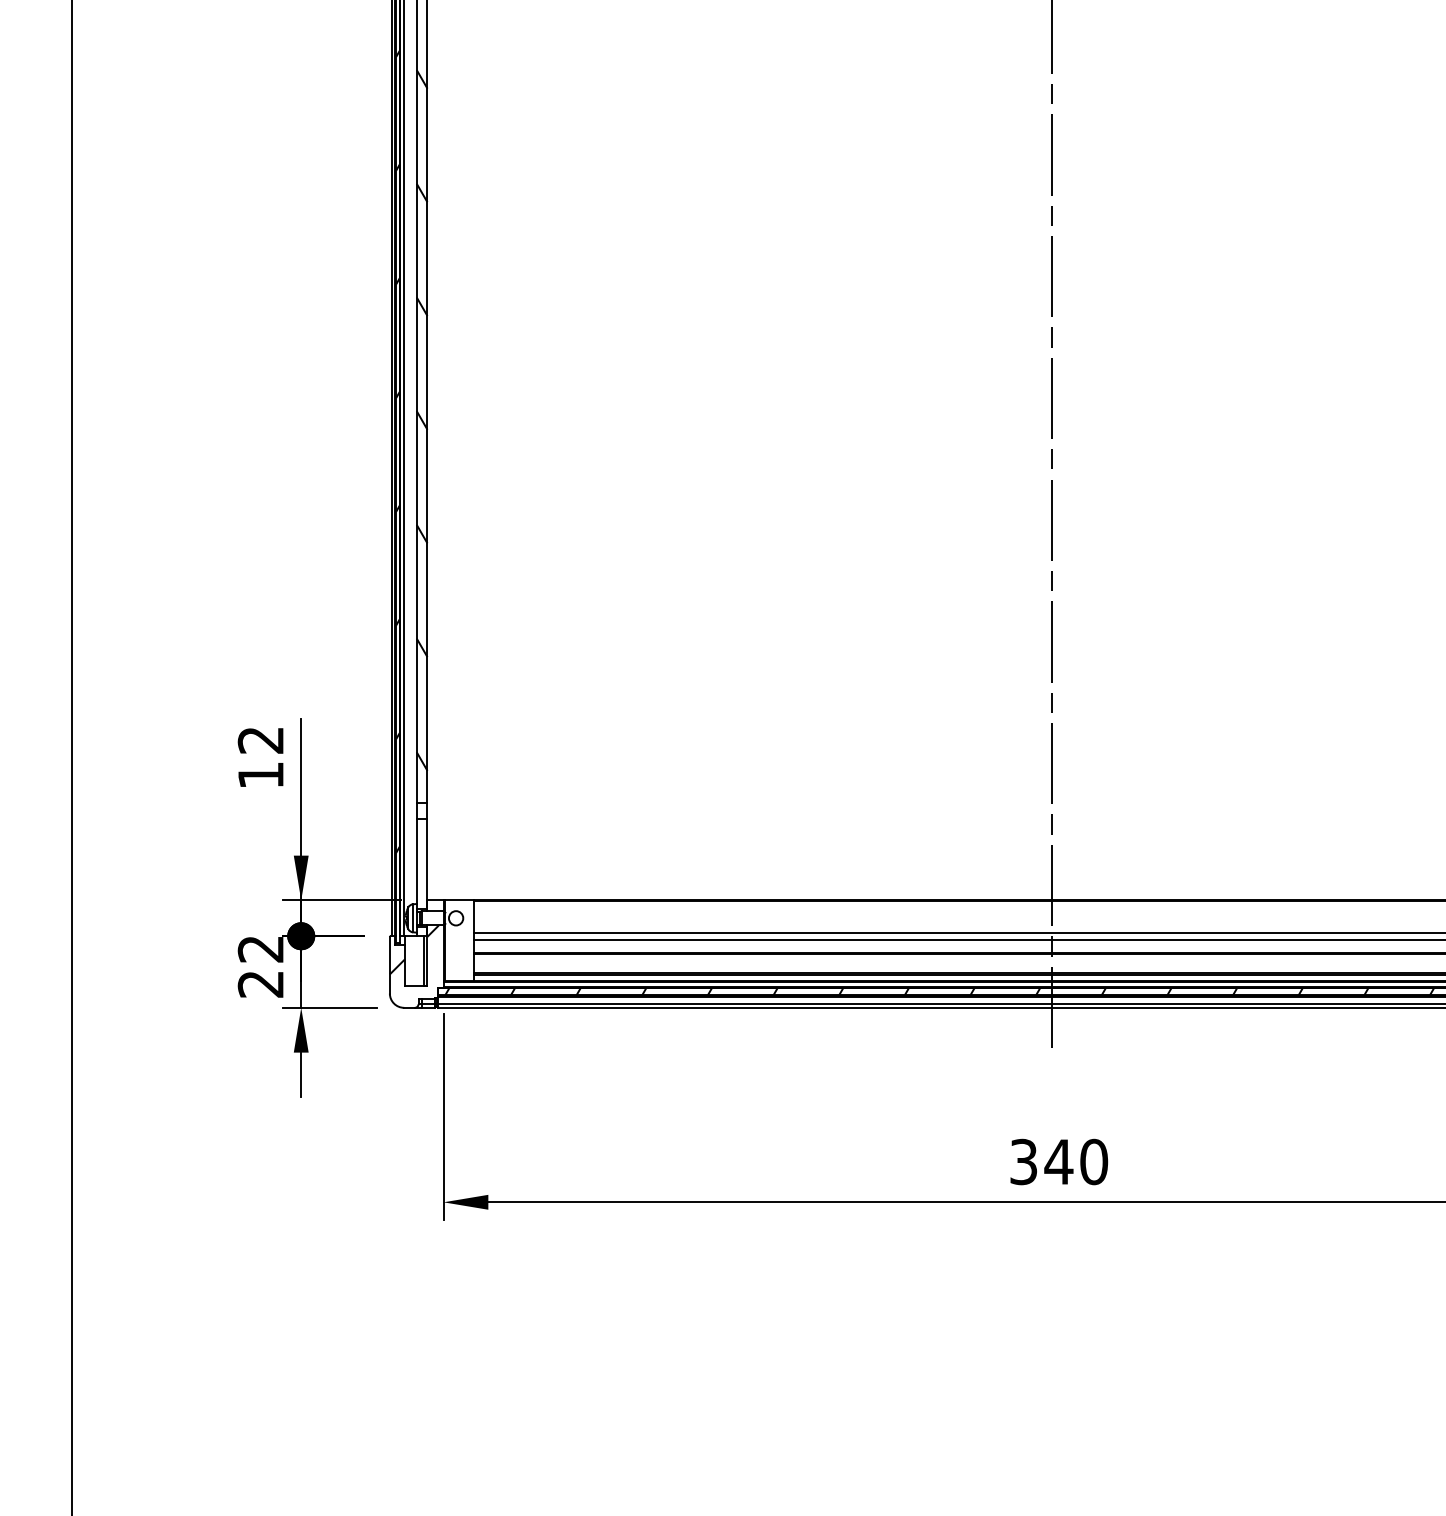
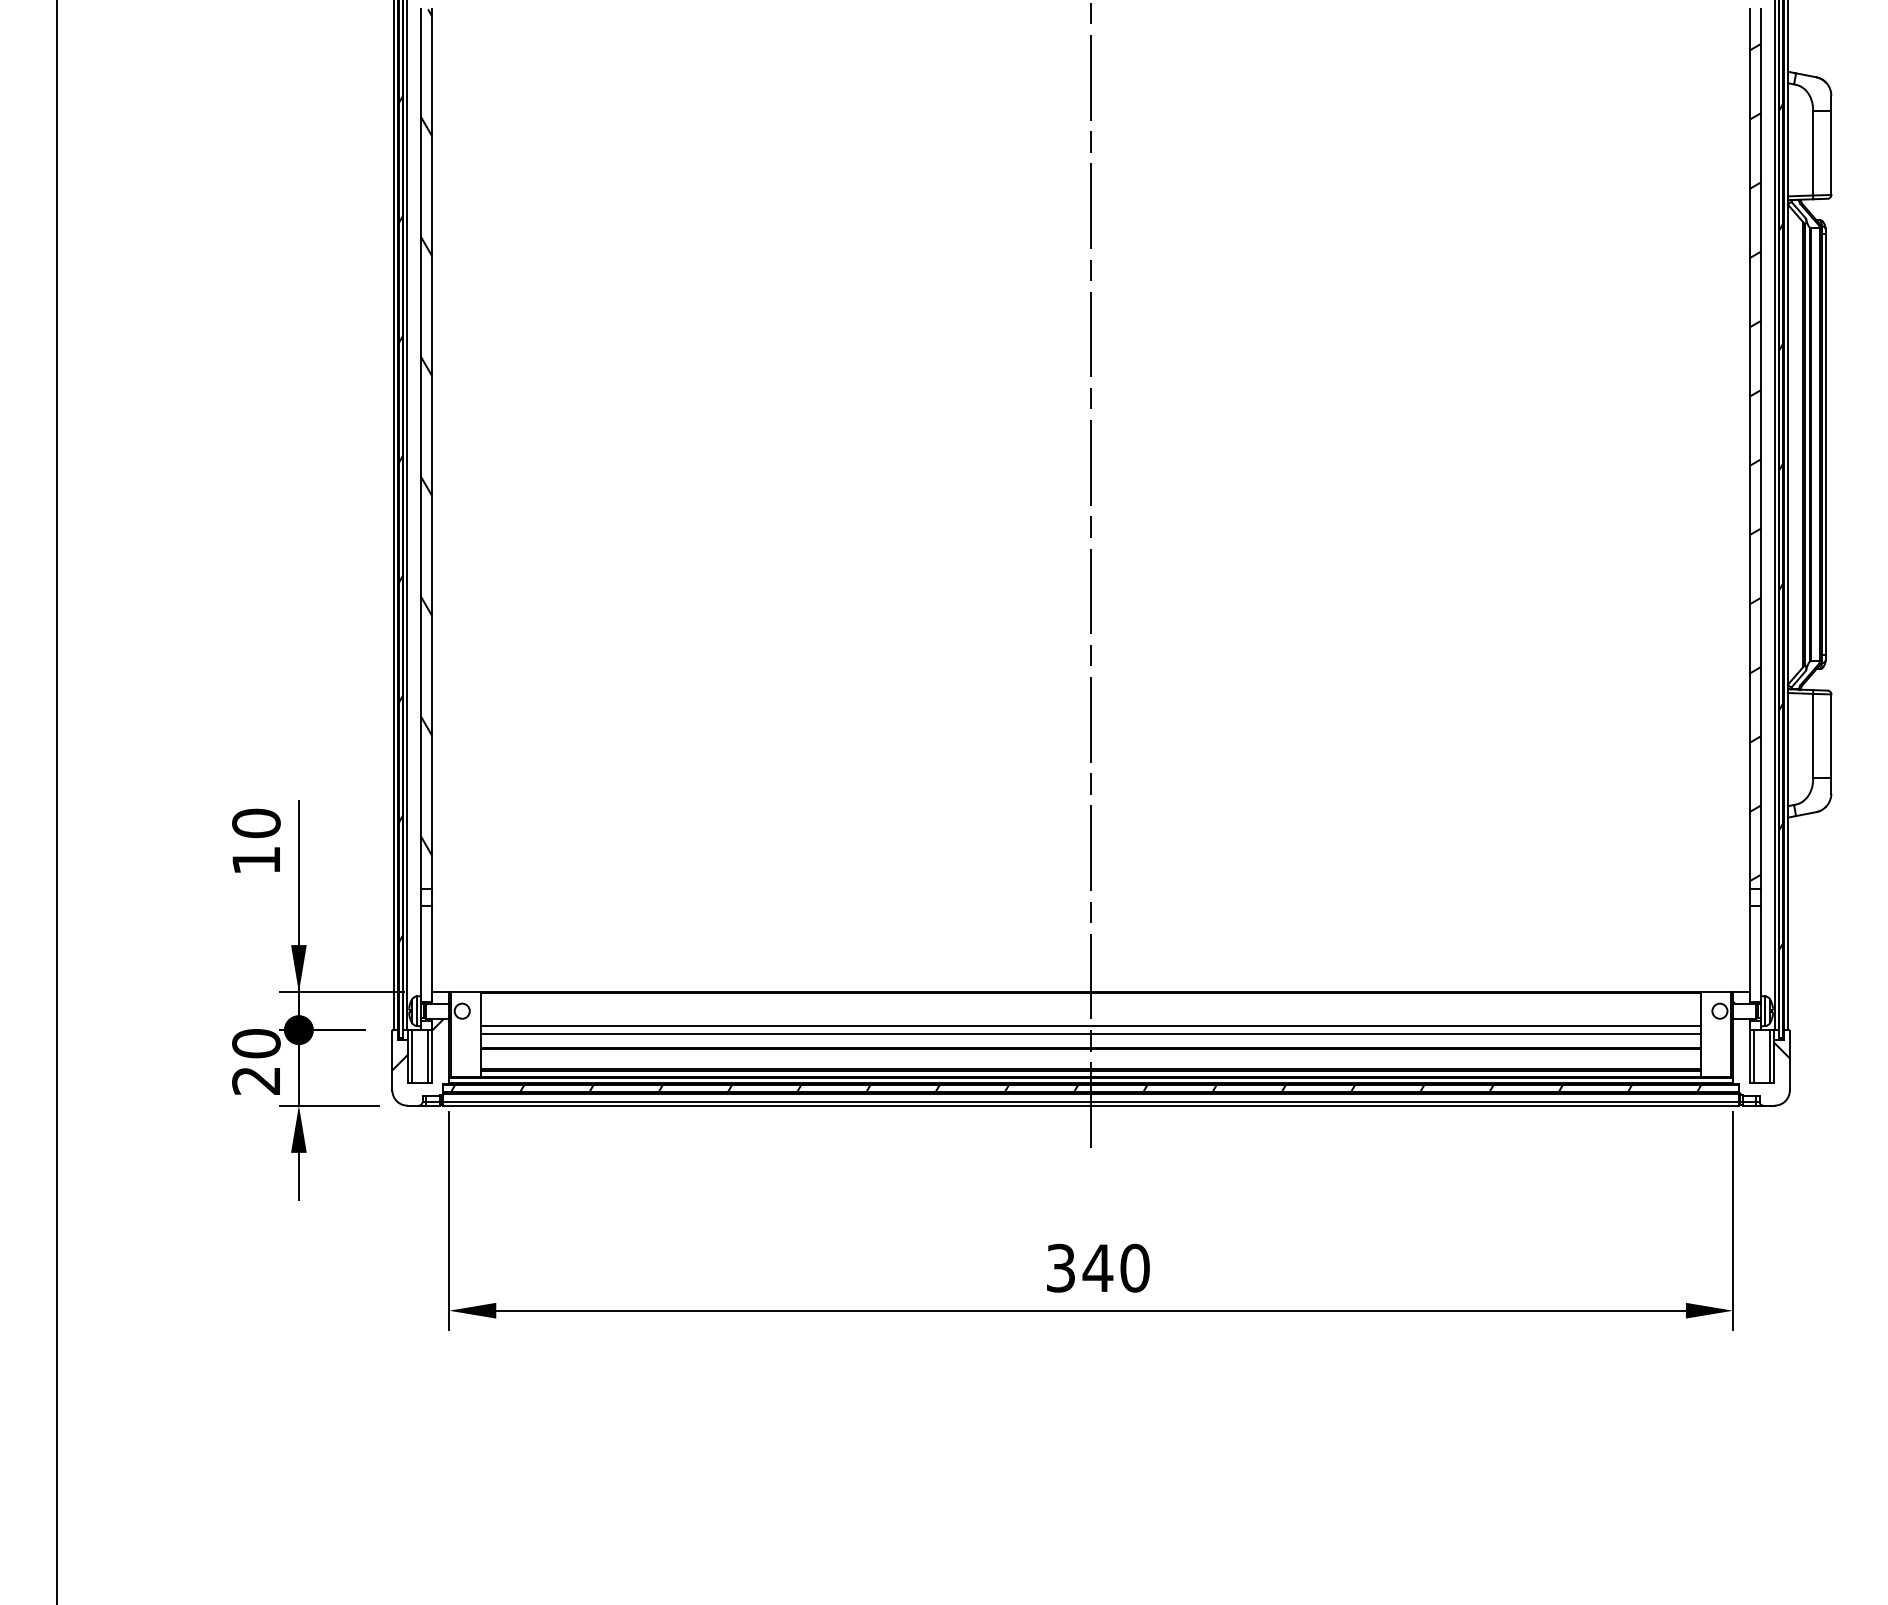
text: (261, 740) -> (256, 823), 12 -> 10
text: (261, 948) -> (256, 1043), 22 -> 20
line: (408, 961) -> (412, 1056), added

